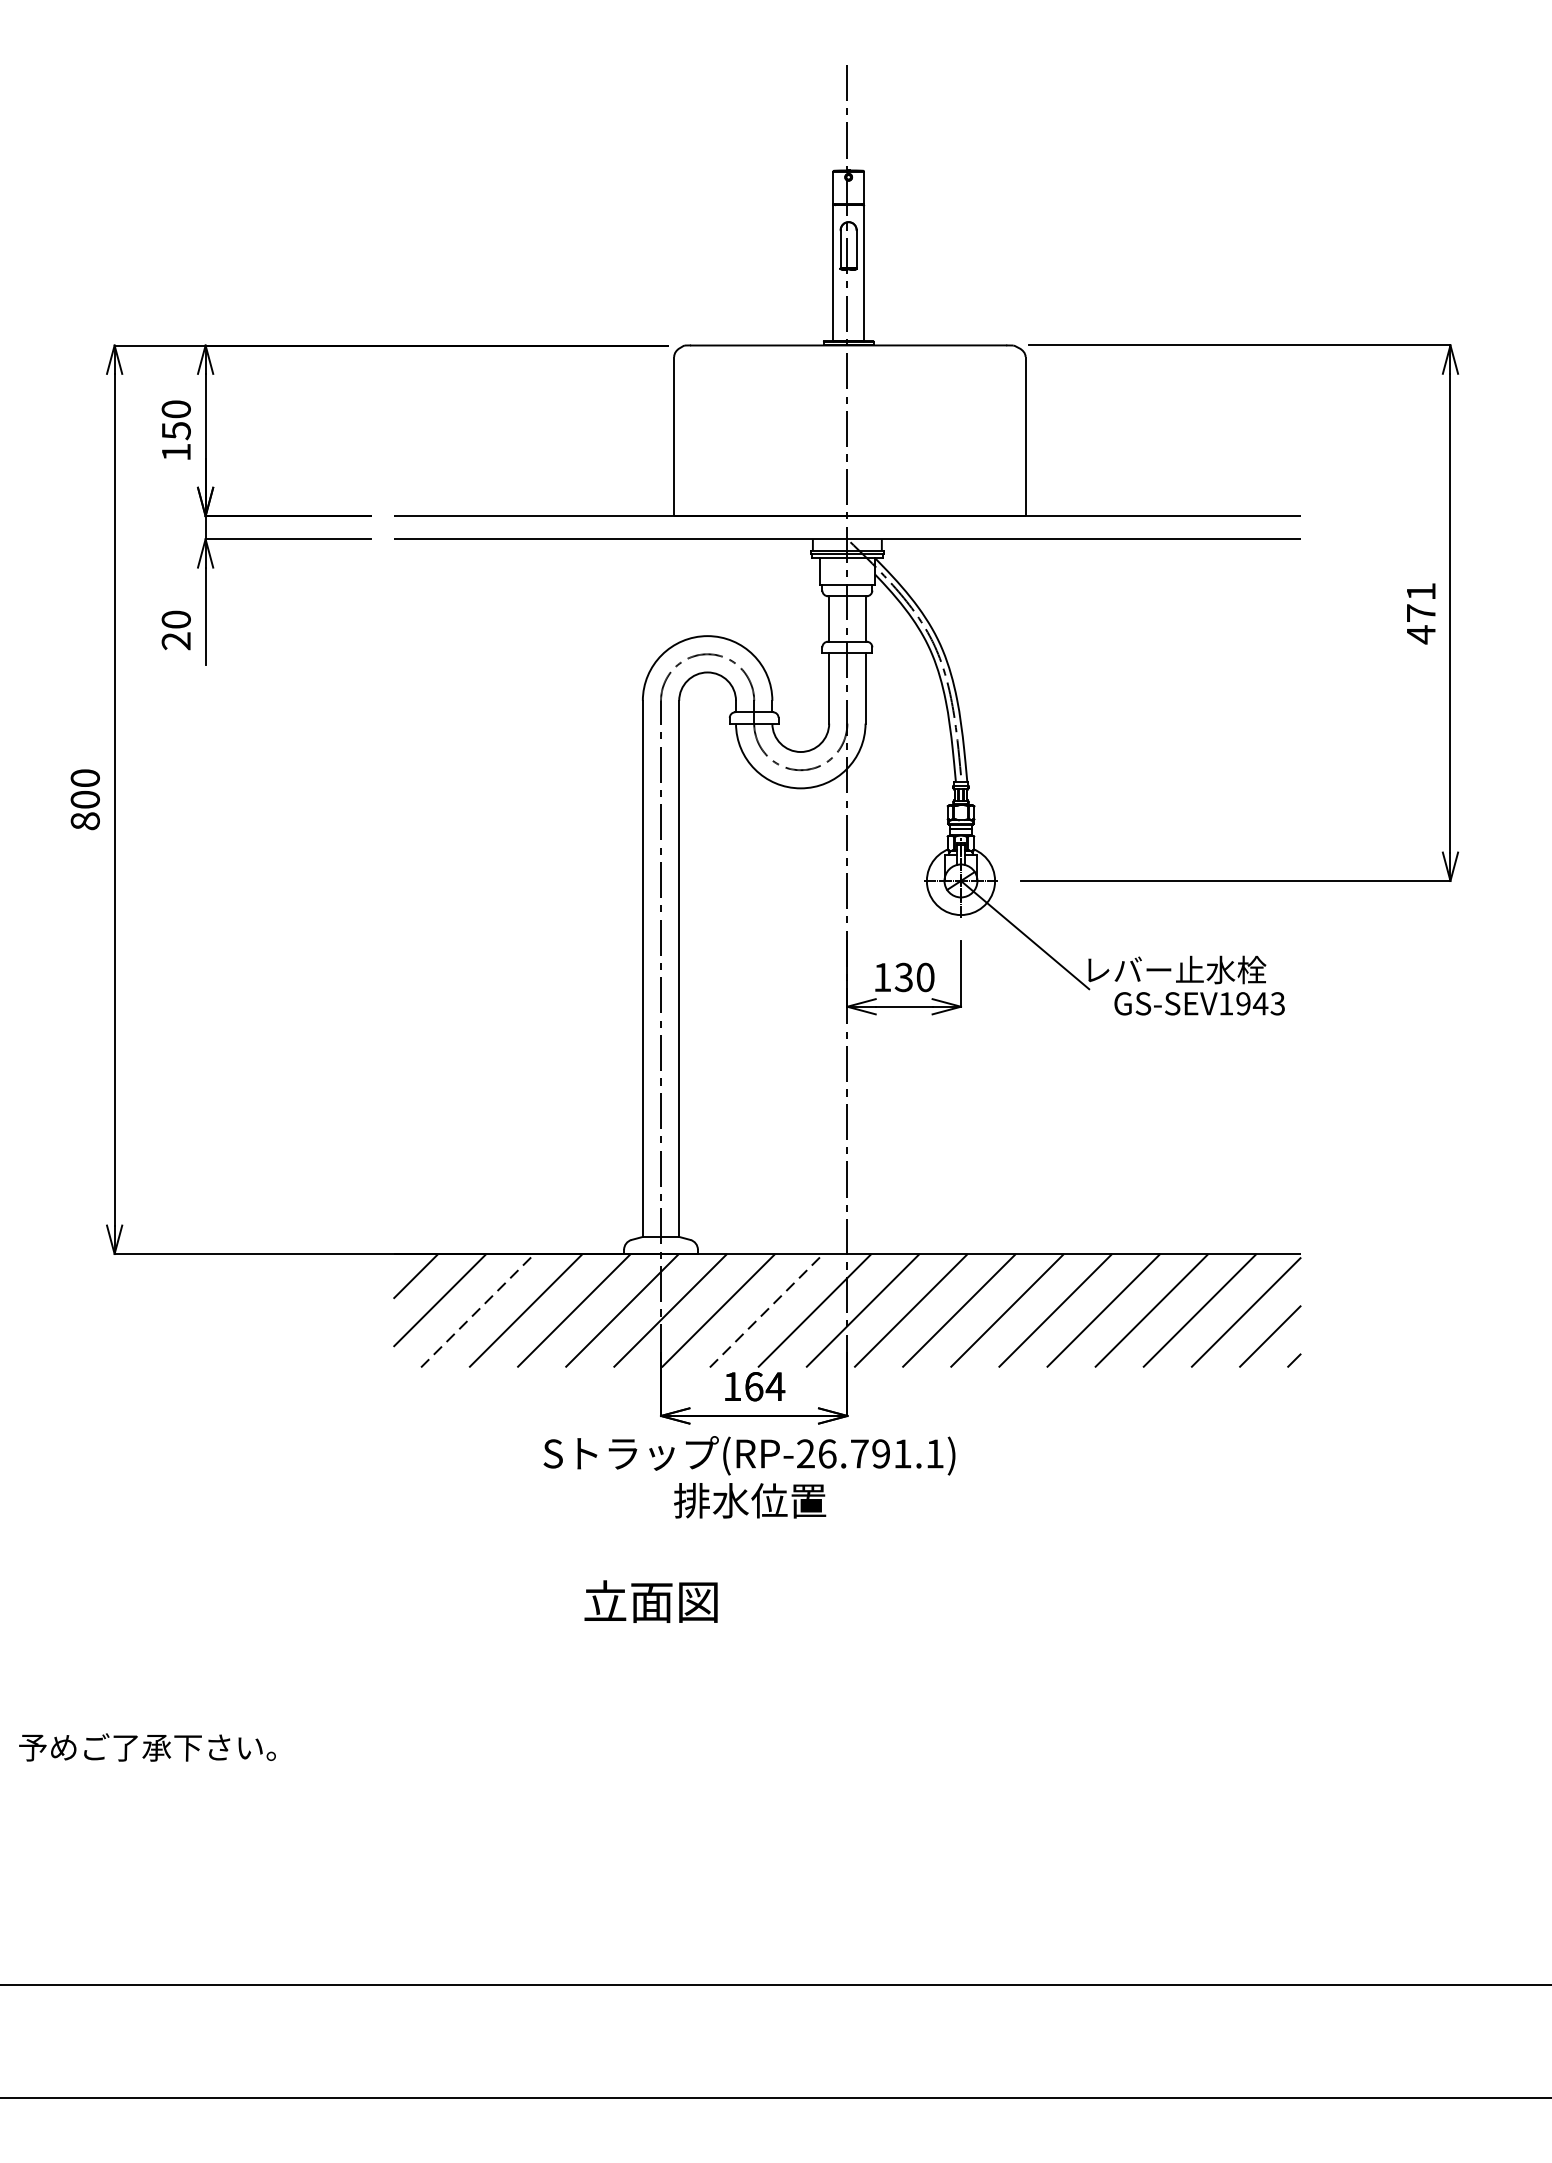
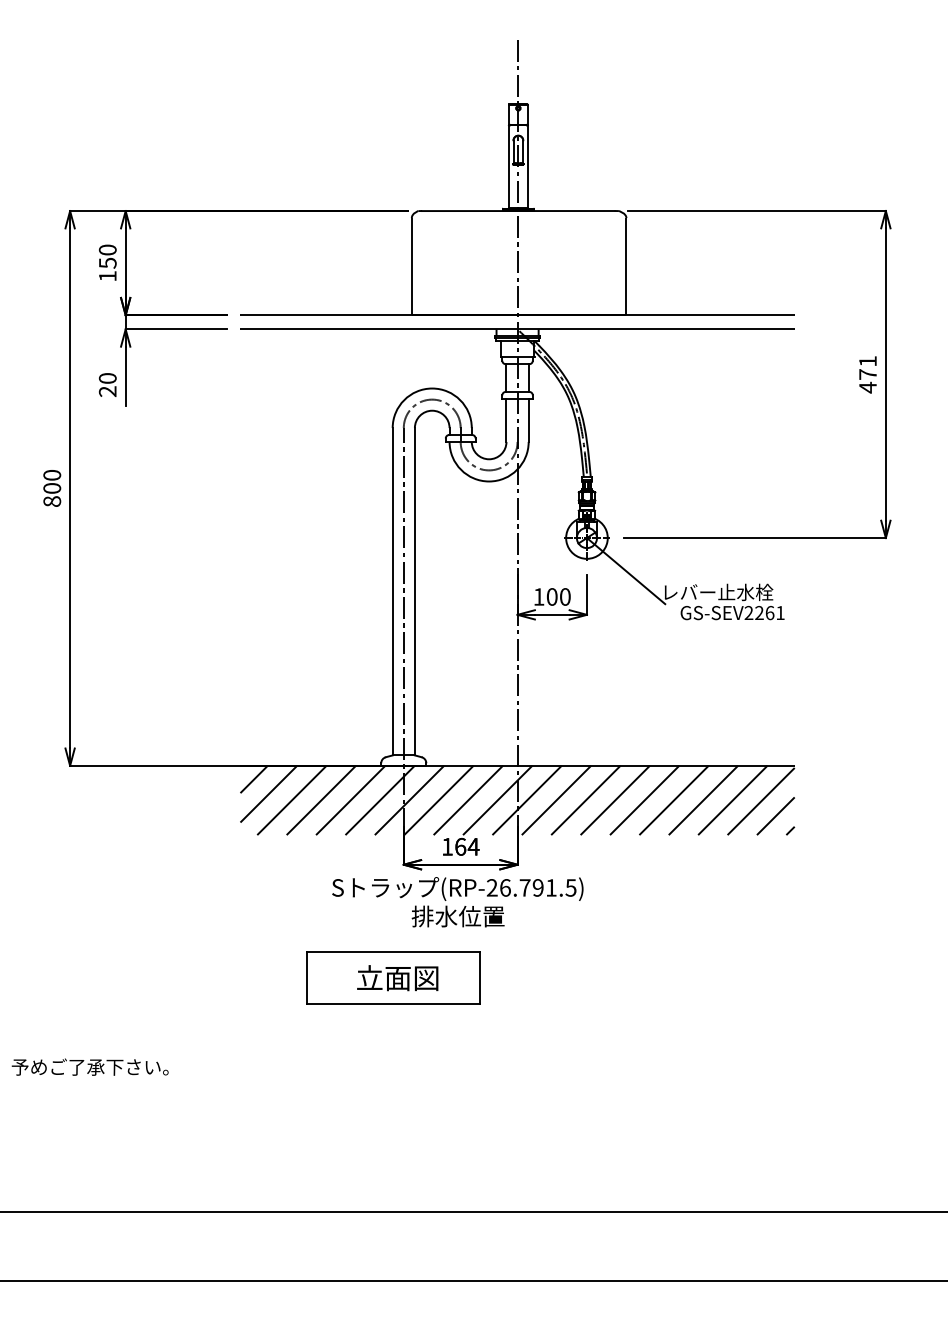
text: (902, 976) -> (551, 596), 130 -> 100
text: (1251, 1002) -> (764, 612), GS-SEV1943 -> GS-SEV2261
line: (477, 1310) -> (291, 800), dashed -> solid
line: (766, 1310) -> (468, 800), dashed -> solid
text: (934, 1453) -> (570, 887), (RP-26.791.1) -> (RP-26.791.5)
part: (644, 1600) -> (393, 977), added

